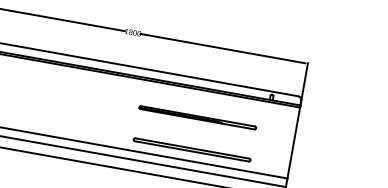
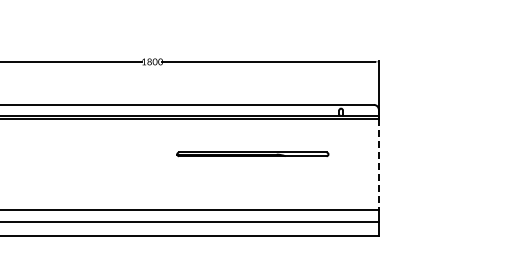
line: (293, 142) -> (378, 164), solid -> dashed
part: (191, 149) -> (252, 195), removed

